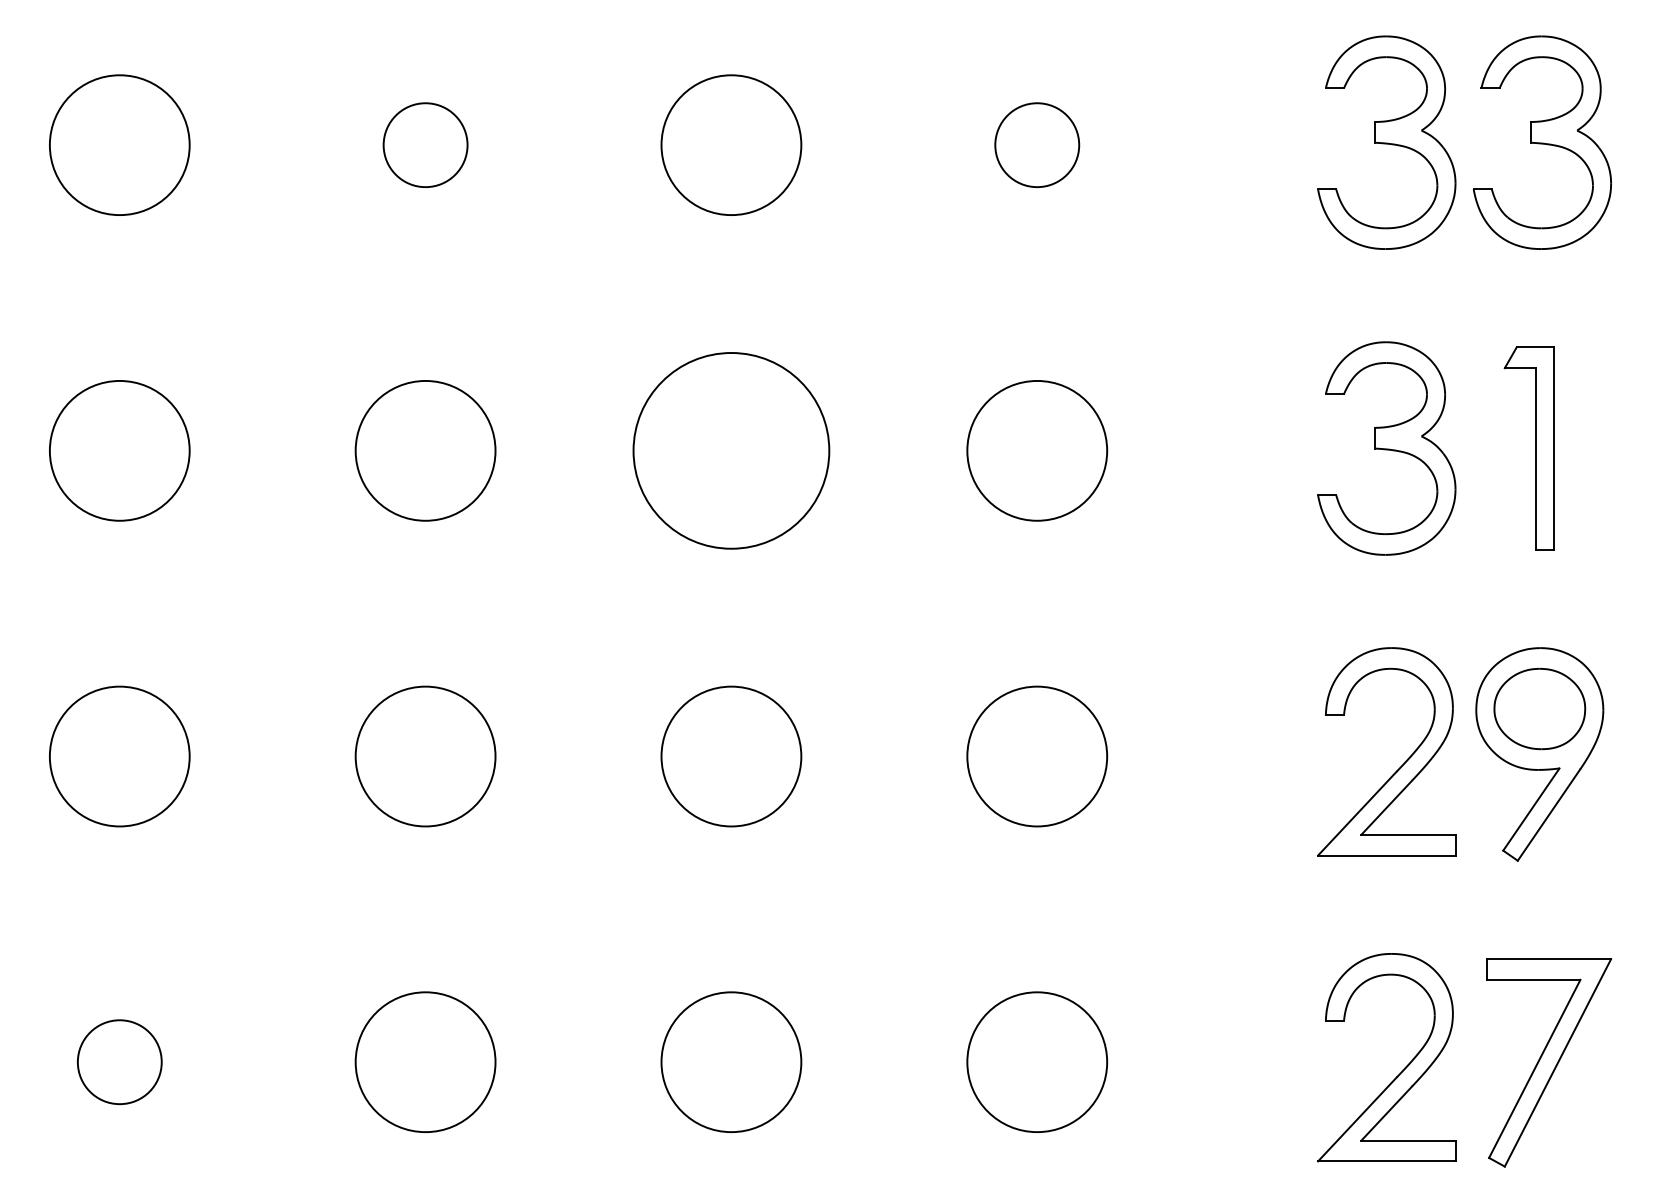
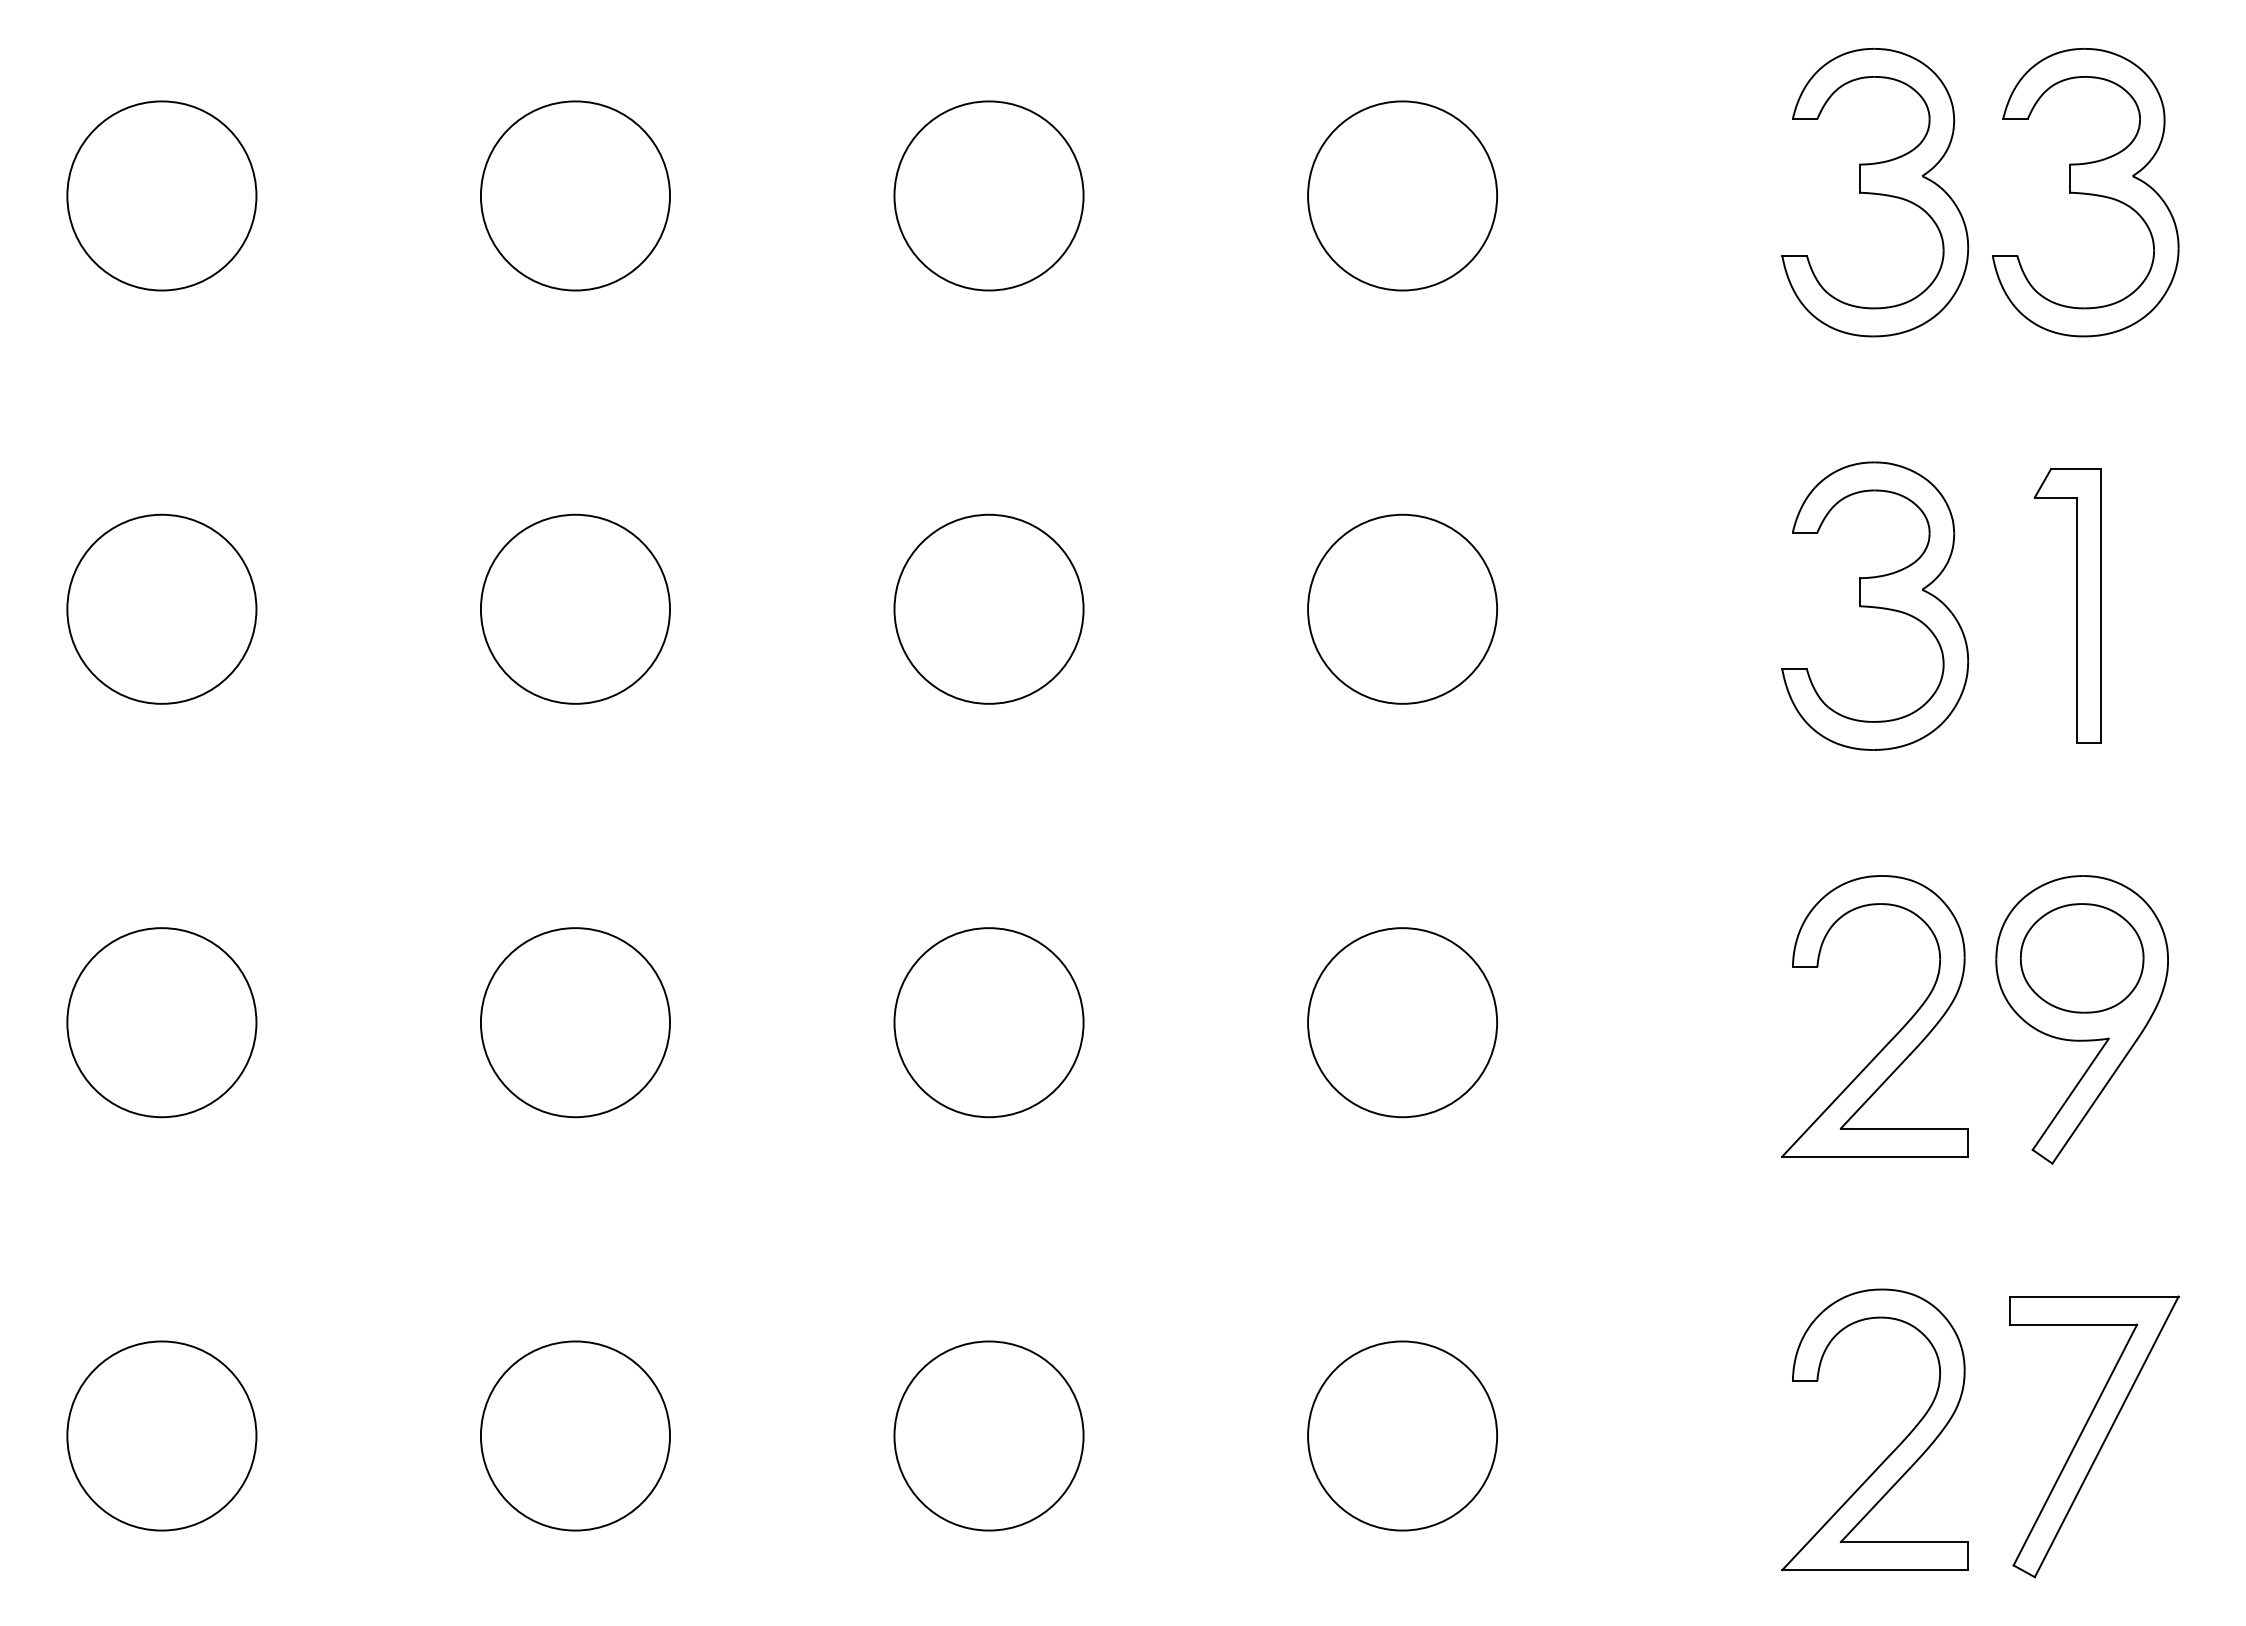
circle: (425, 144) -> (575, 195), size x1.67
circle: (1037, 144) -> (1402, 195), size x1.67
circle: (731, 450) -> (988, 608), size x0.71
circle: (119, 1061) -> (161, 1435), size x1.67

